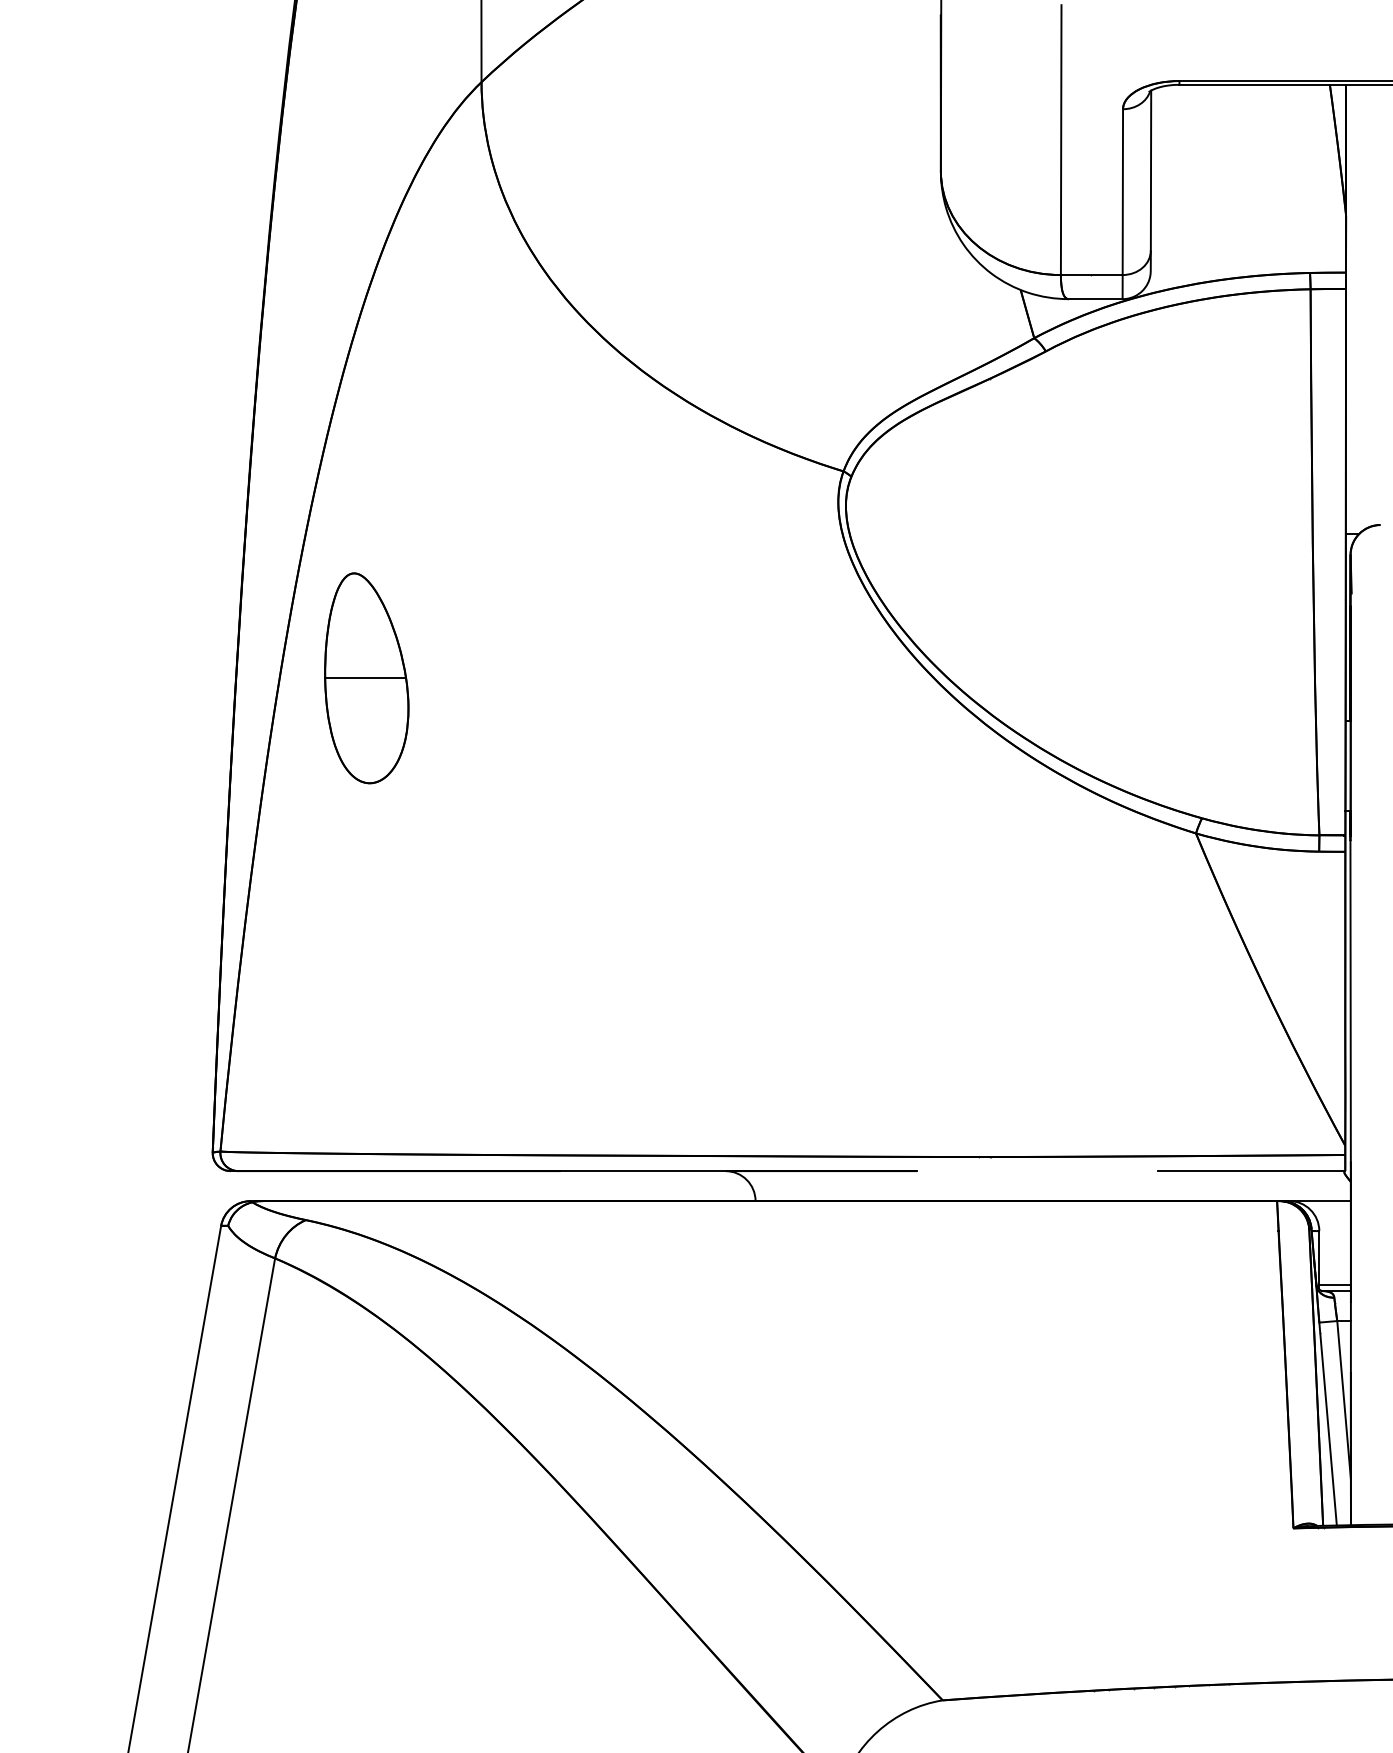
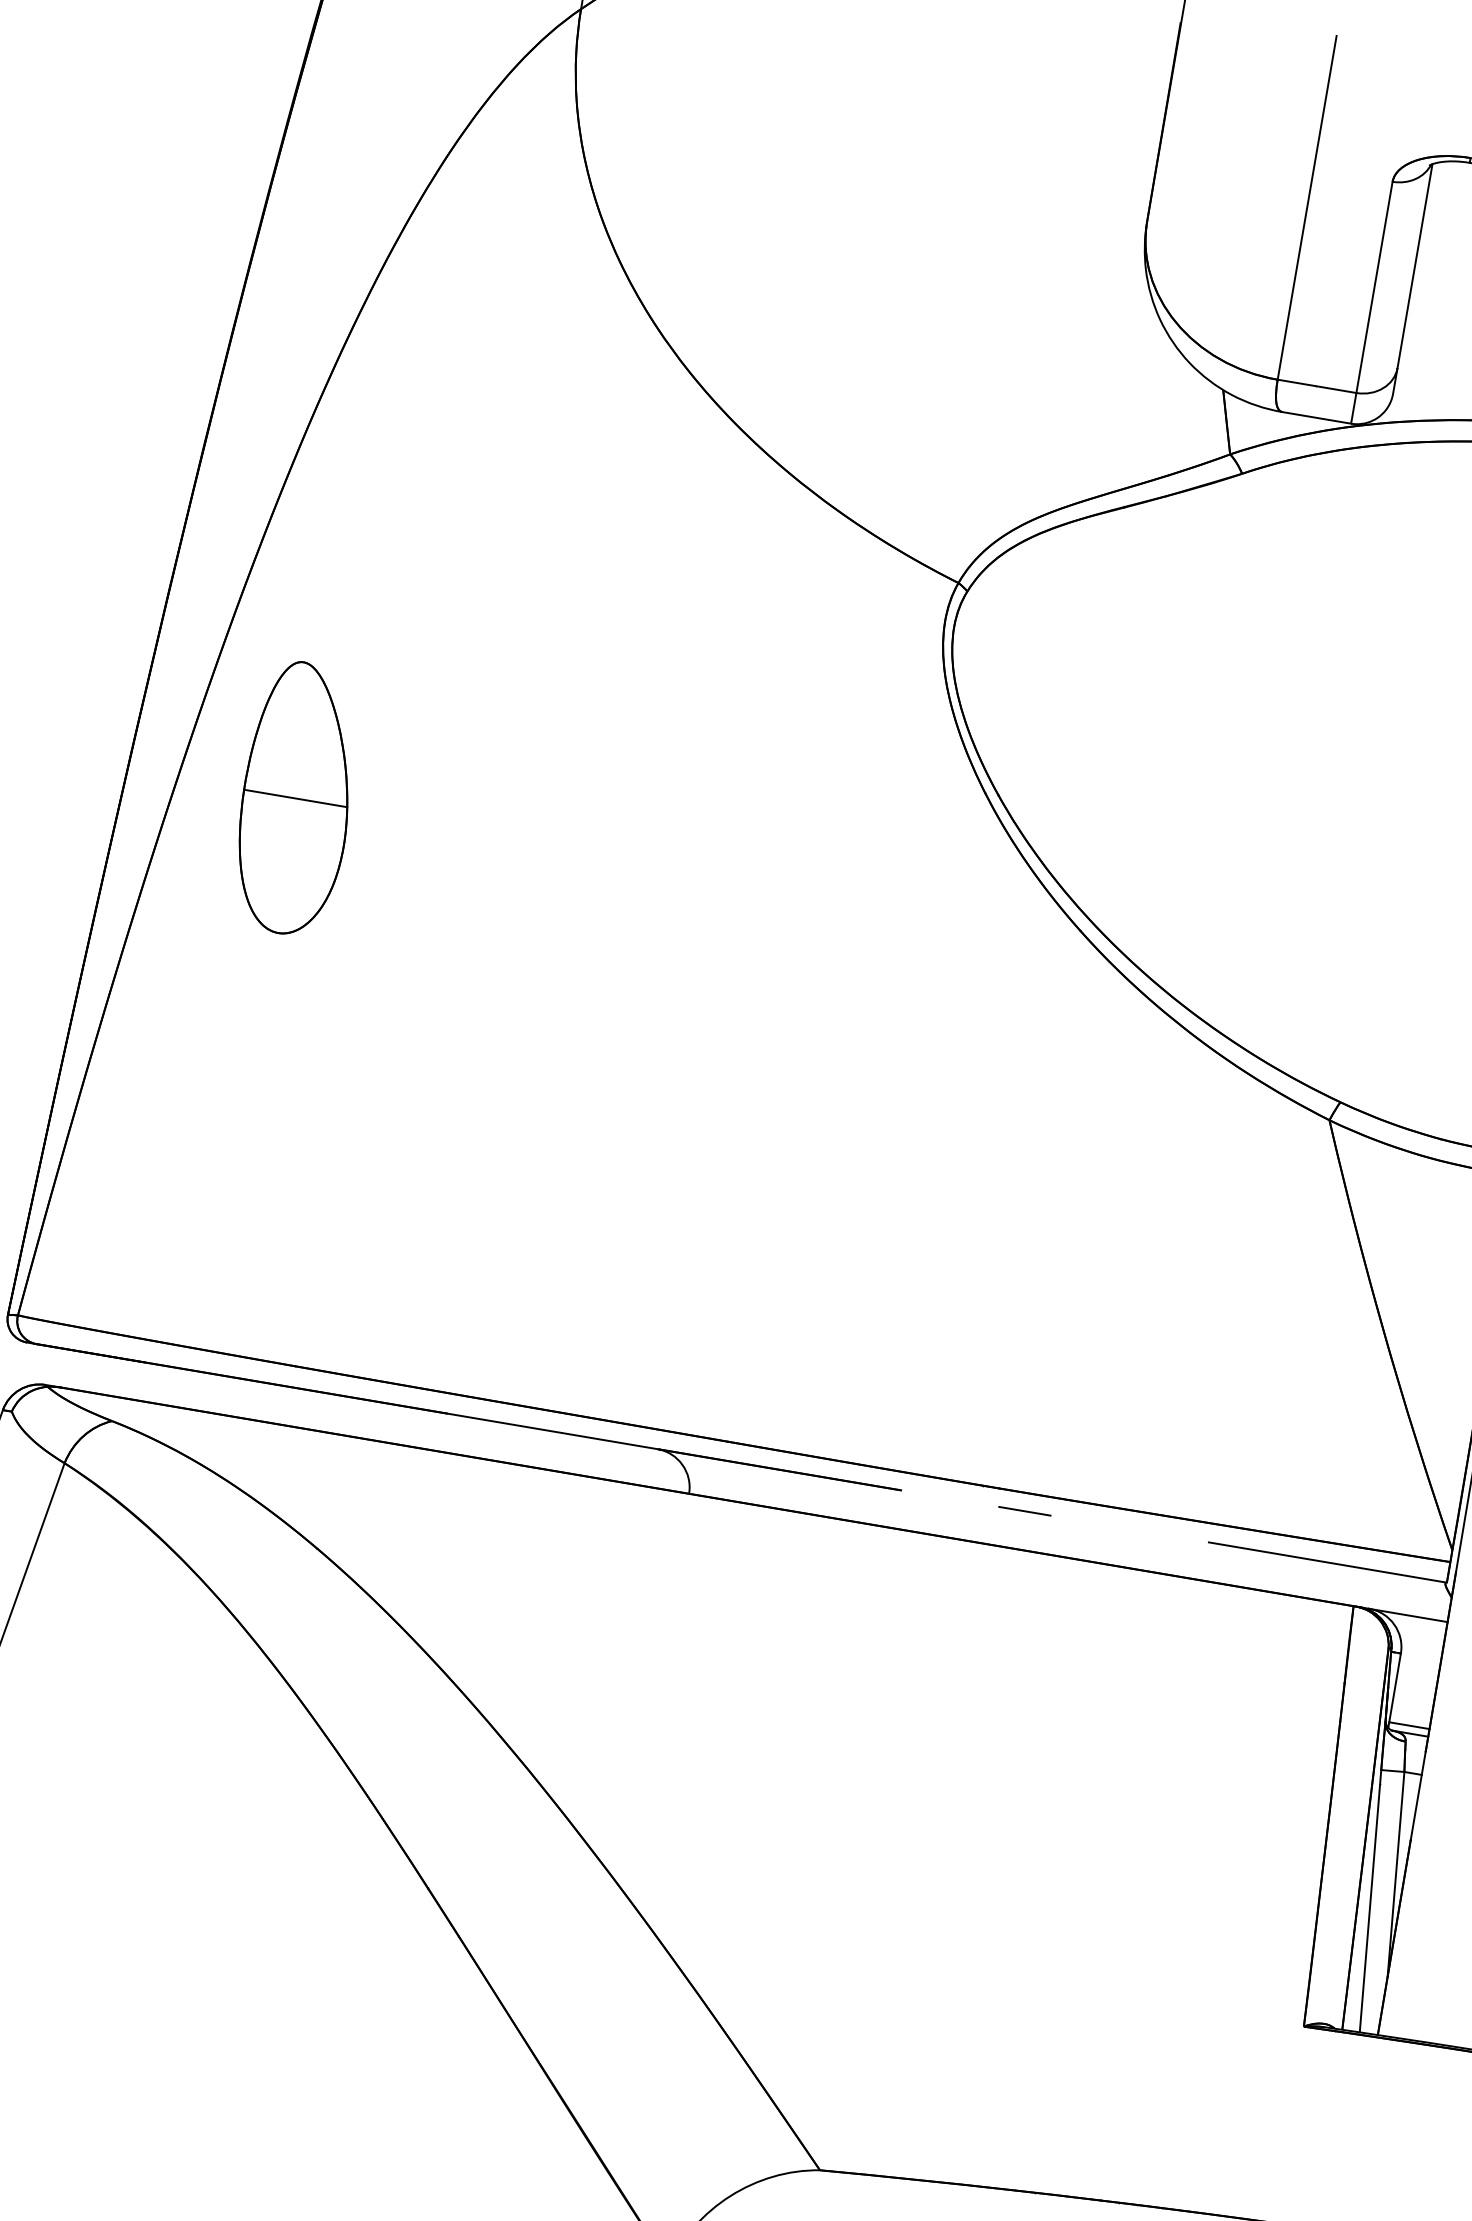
part: (366, 678) -> (296, 798), moved
line: (1013, 1171) -> (1024, 1511), added

